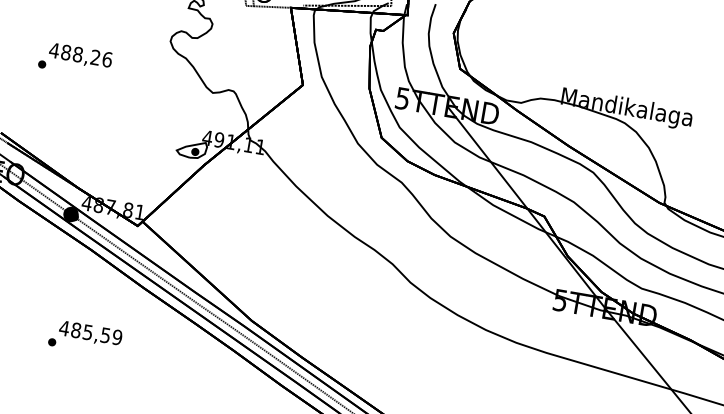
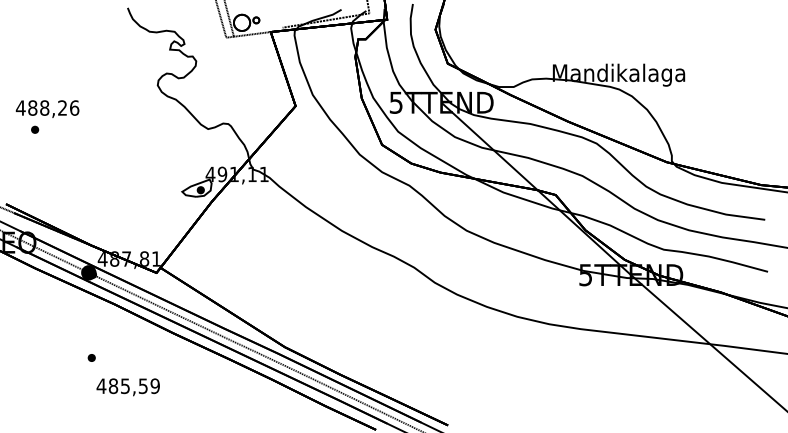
text: (80, 55) -> (47, 108), moved
part: (51, 341) -> (91, 357), moved

